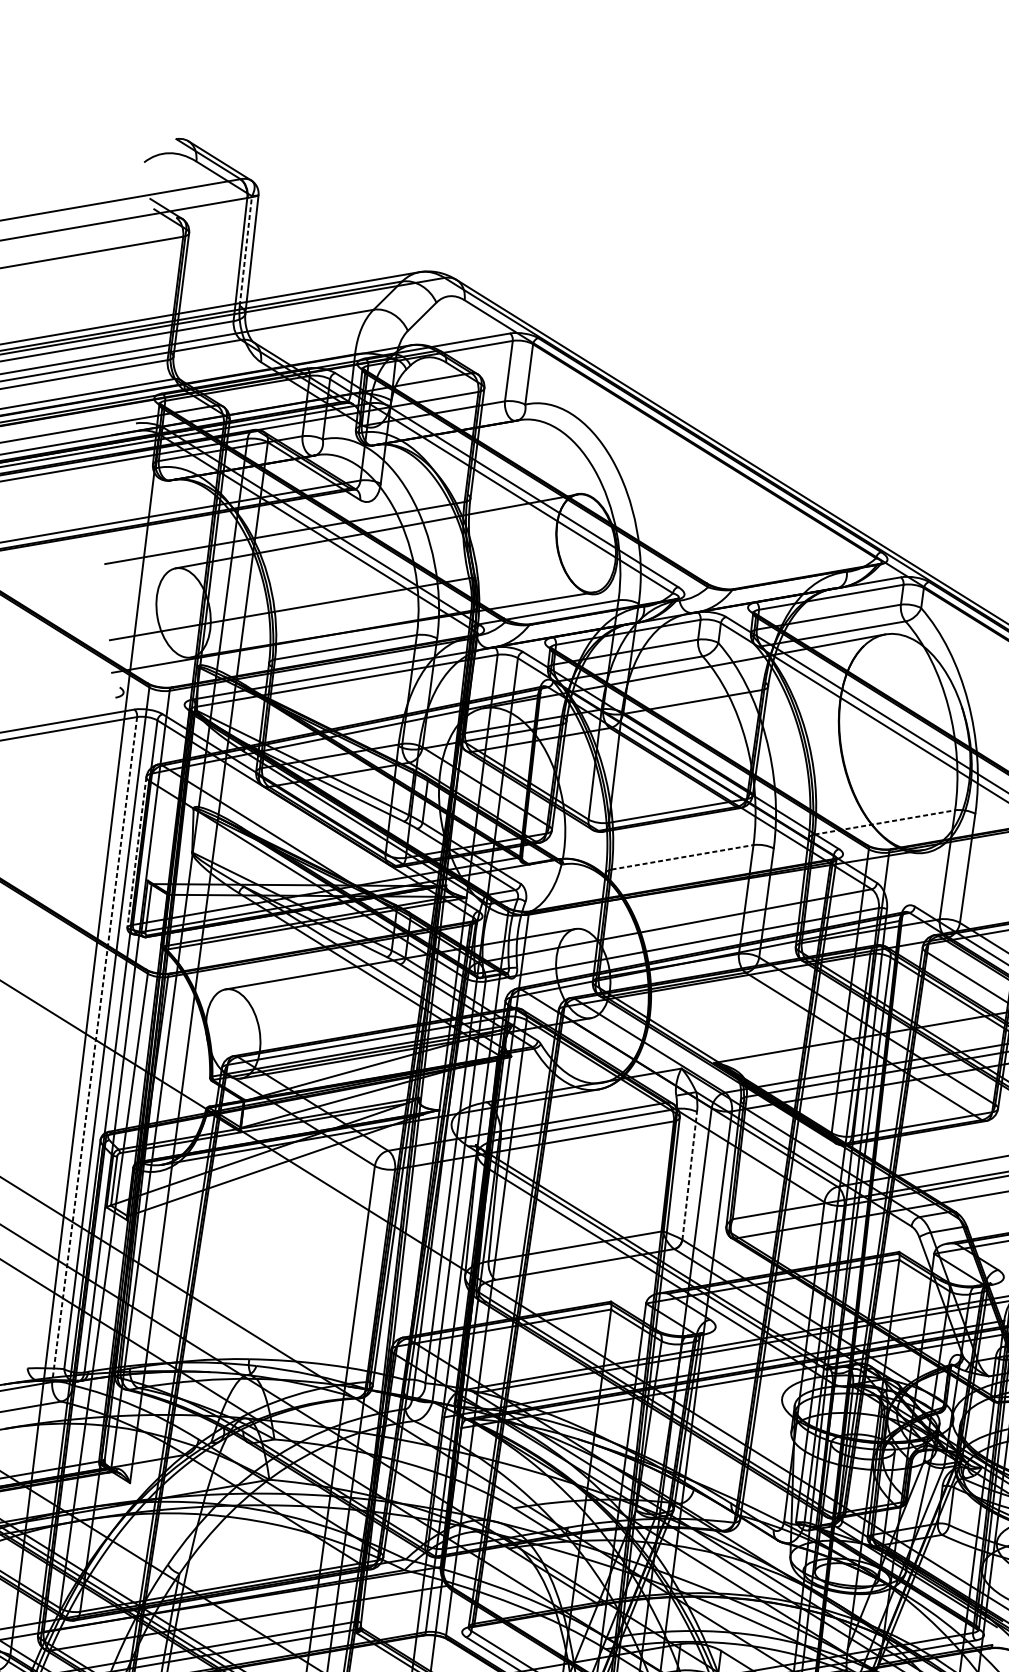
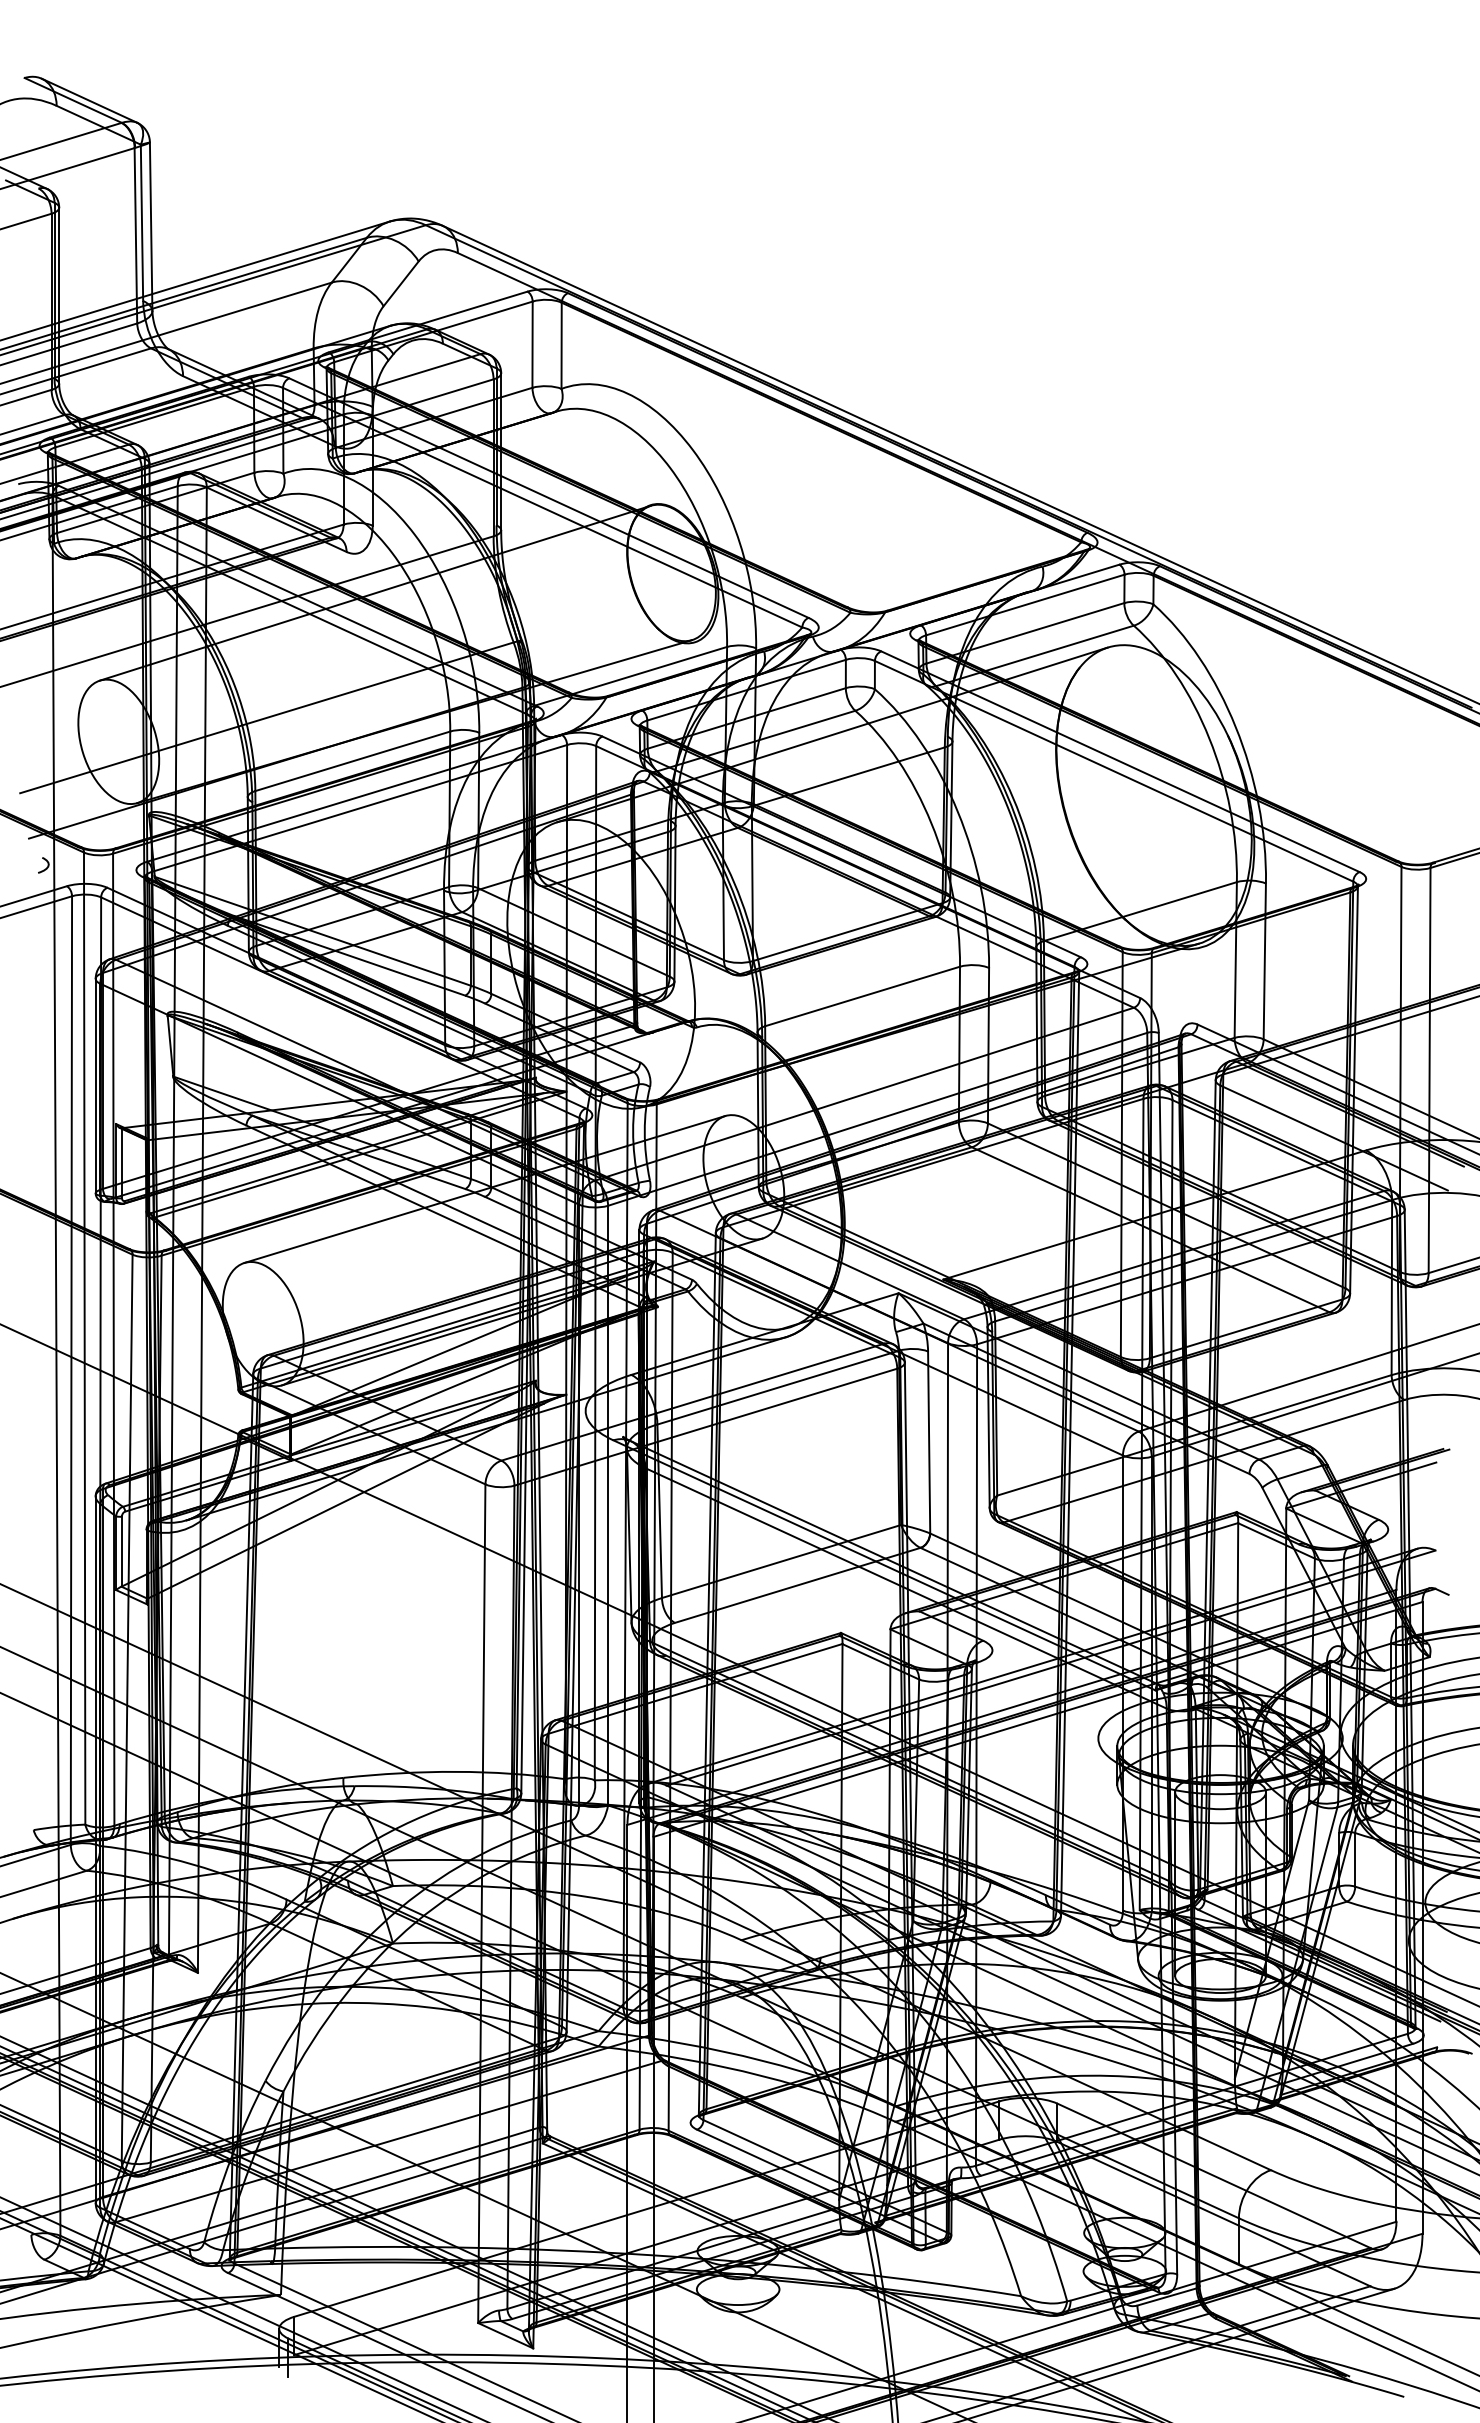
line: (245, 250) -> (141, 222), dashed -> solid
line: (884, 822) -> (1140, 911), dashed -> solid
line: (136, 852) -> (95, 1086), dashed -> solid
line: (682, 857) -> (862, 996), dashed -> solid
line: (94, 1050) -> (71, 1371), dashed -> solid
line: (689, 1175) -> (929, 1442), dashed -> solid

